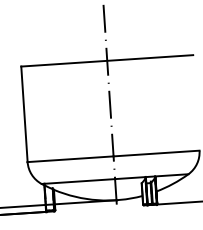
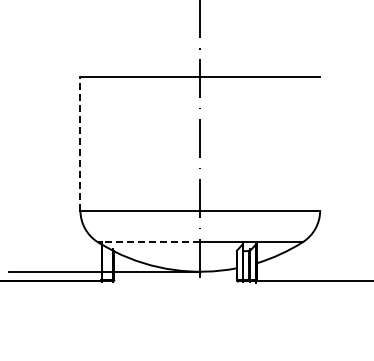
line: (24, 113) -> (80, 143), solid -> dashed
line: (77, 181) -> (148, 242), solid -> dashed

